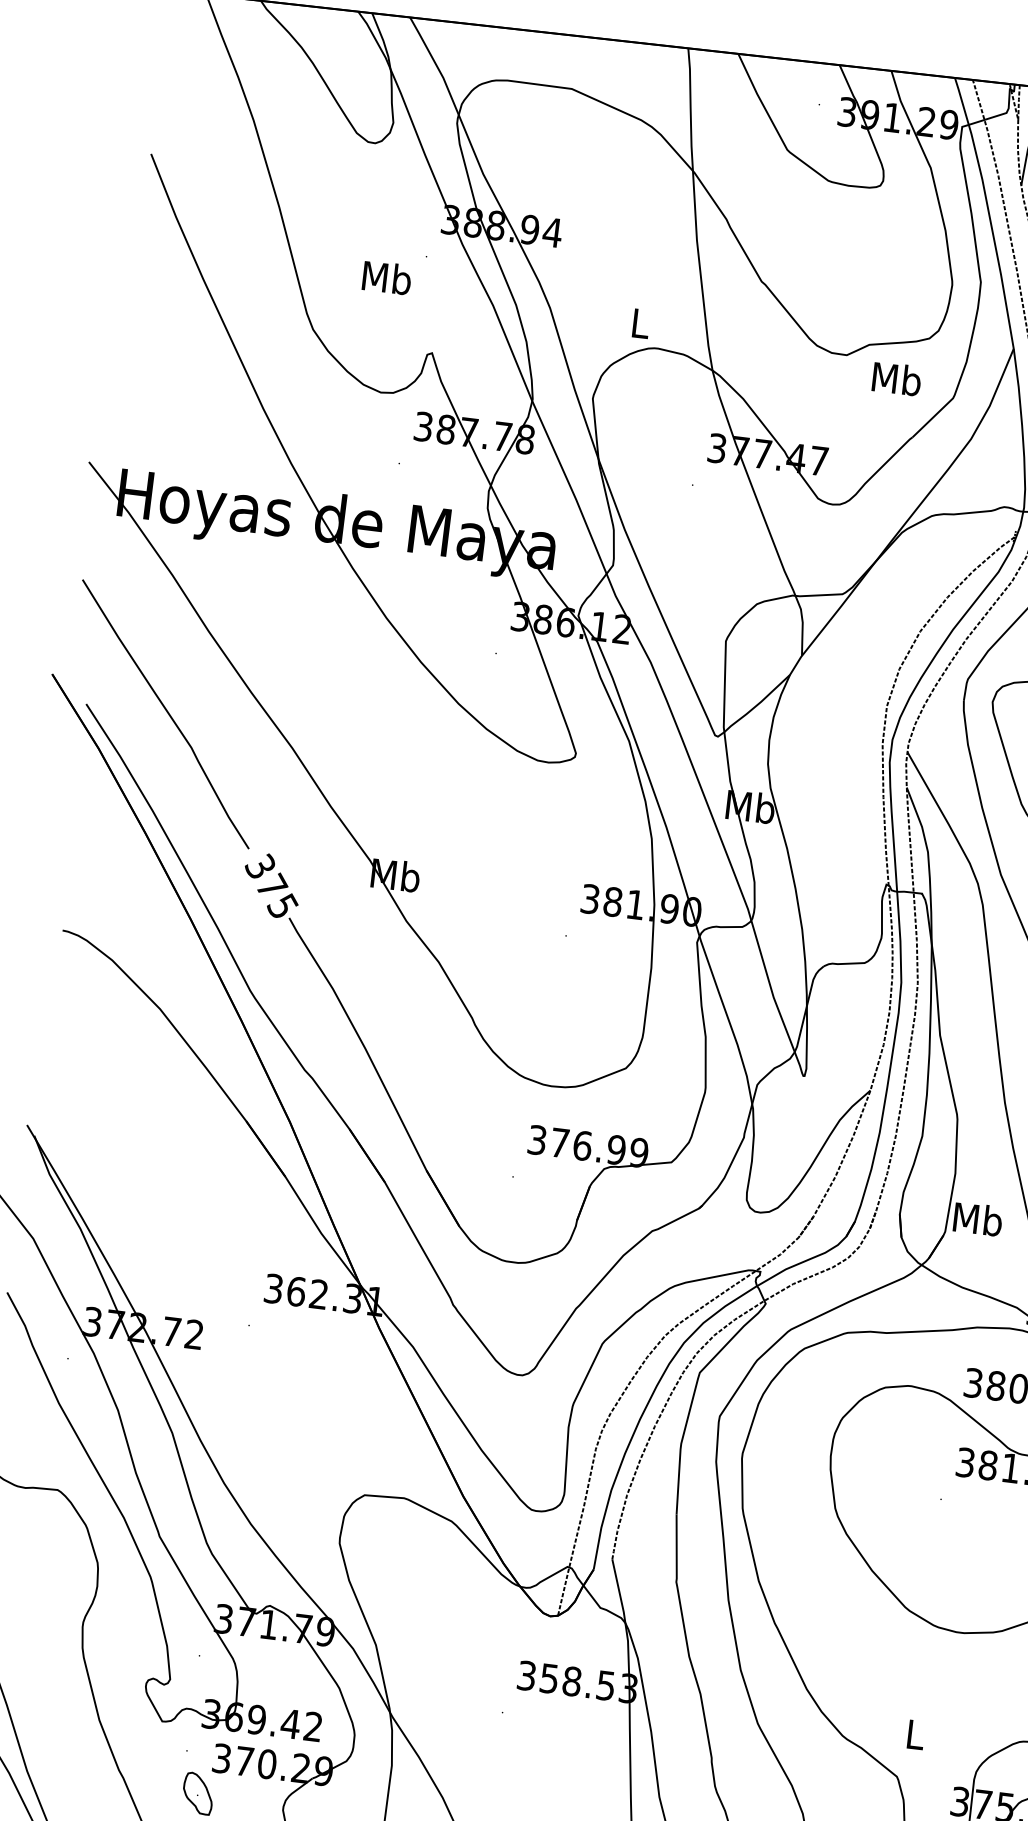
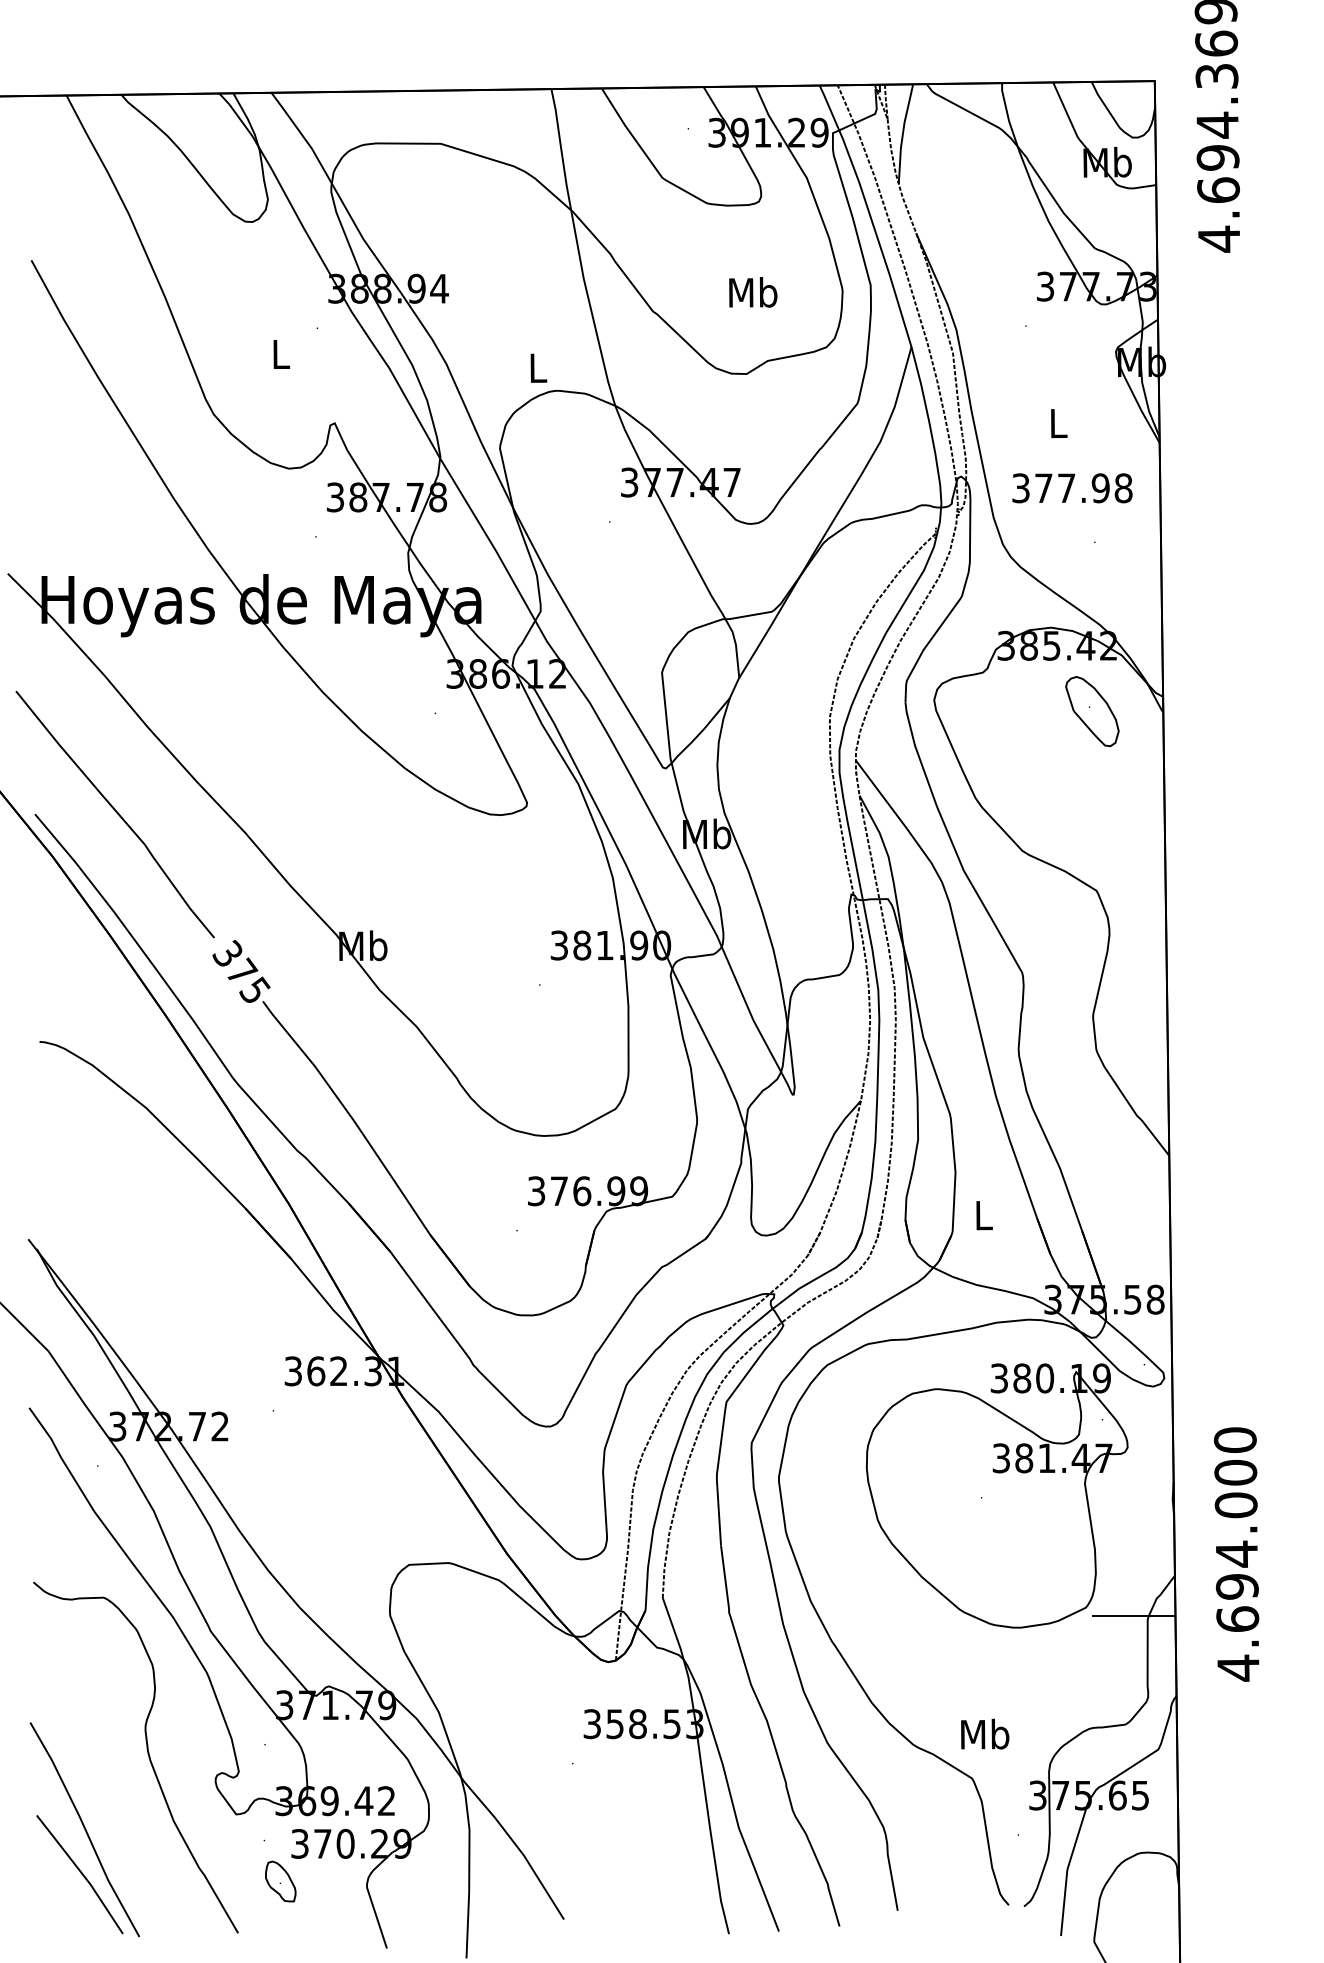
text: (386, 277) -> (280, 353), Mb -> L
text: (897, 379) -> (753, 292), moved
text: (977, 1218) -> (983, 1214), Mb -> L
text: (915, 1733) -> (985, 1733), L -> Mb

